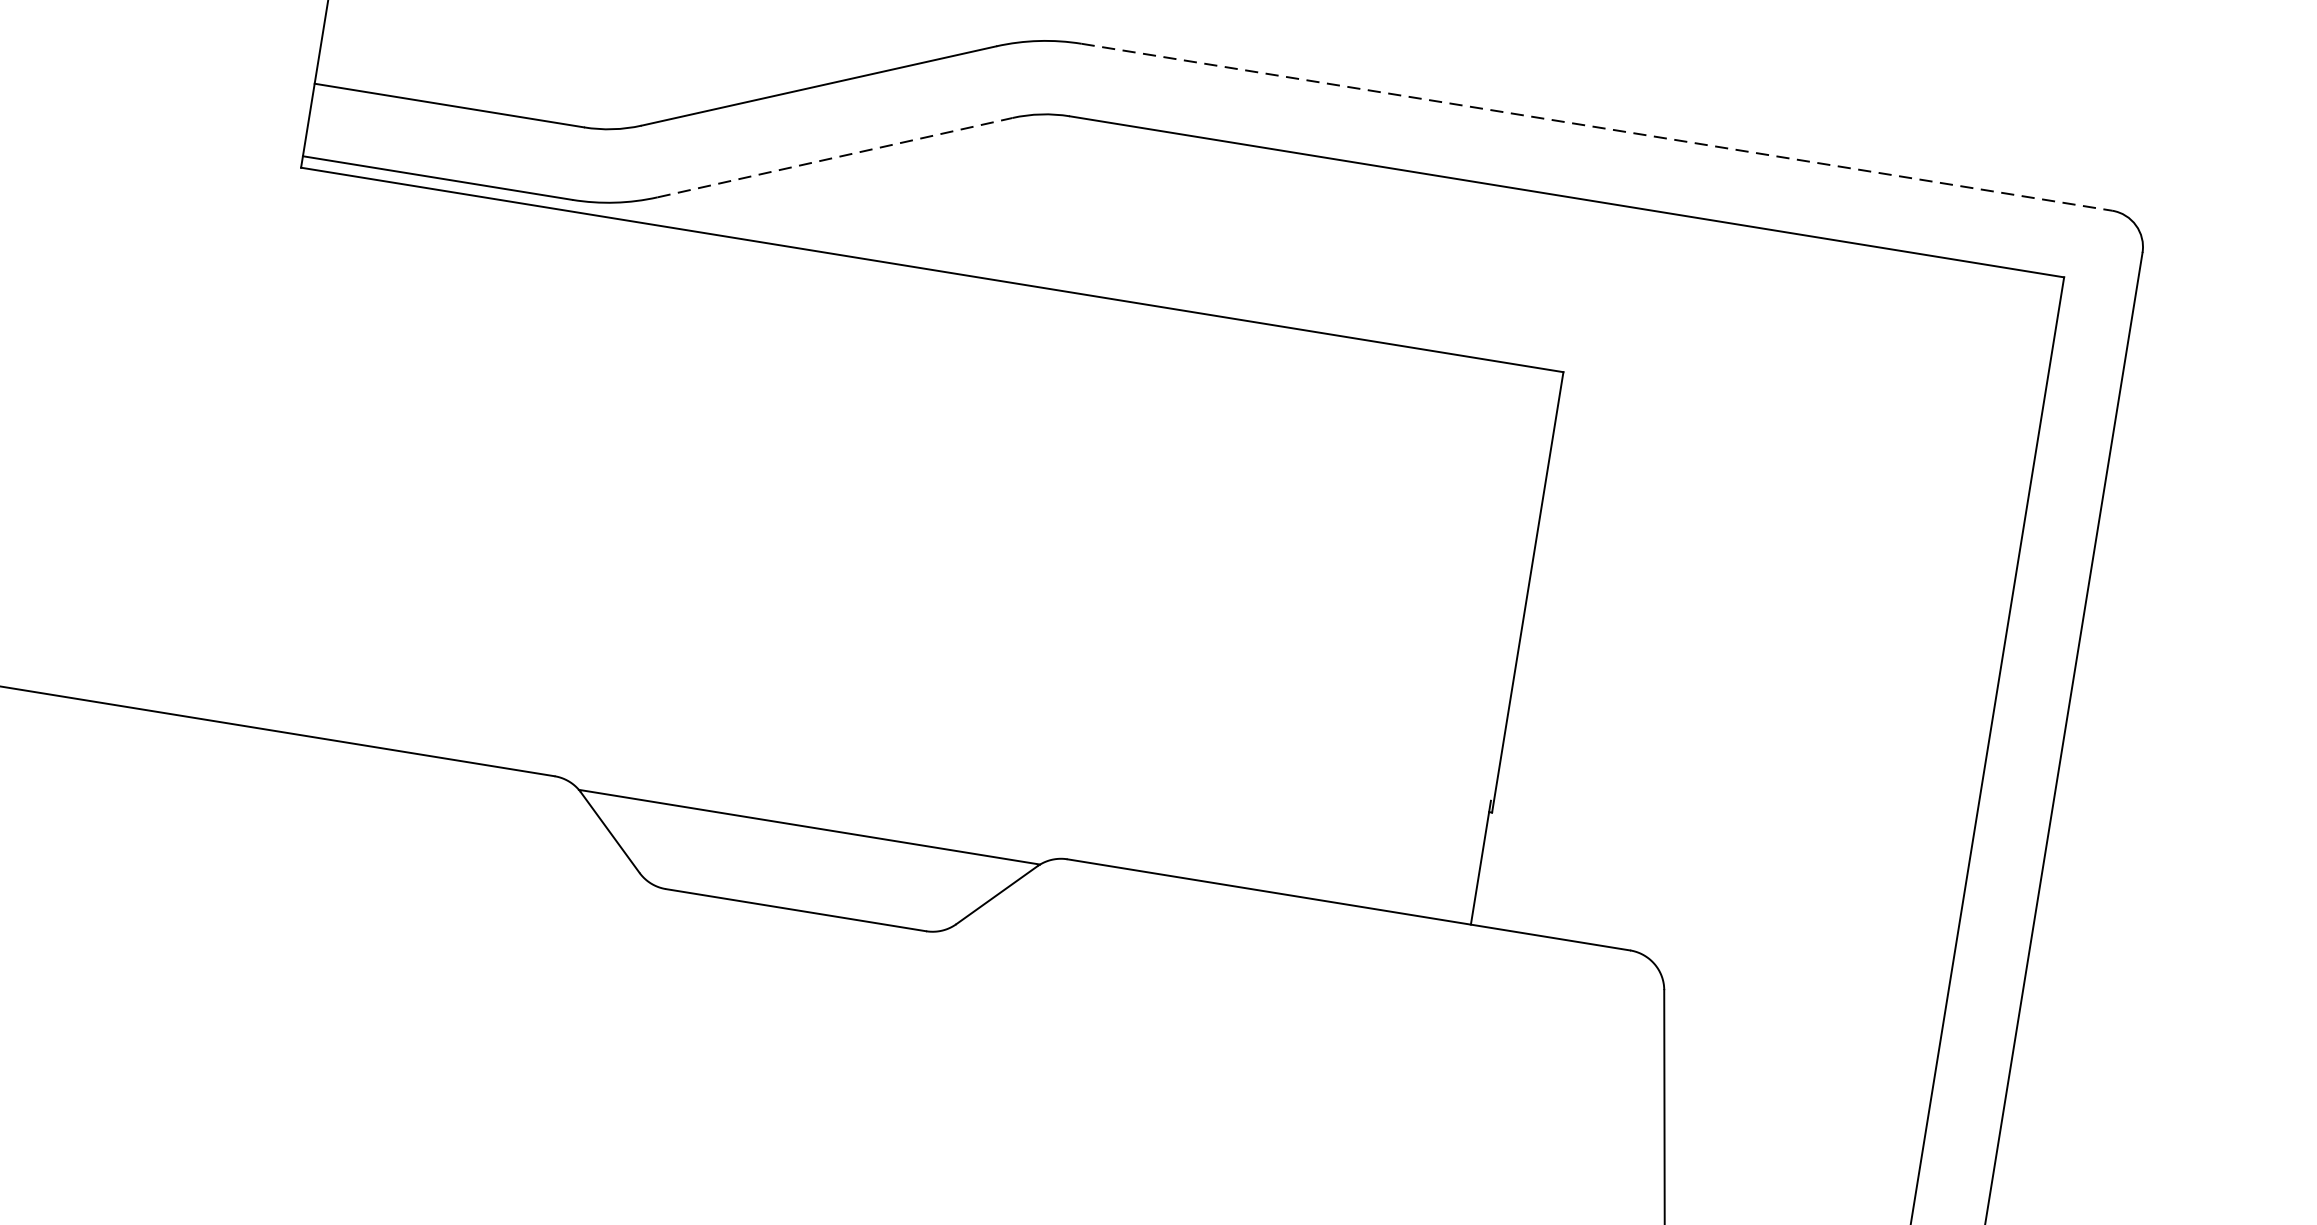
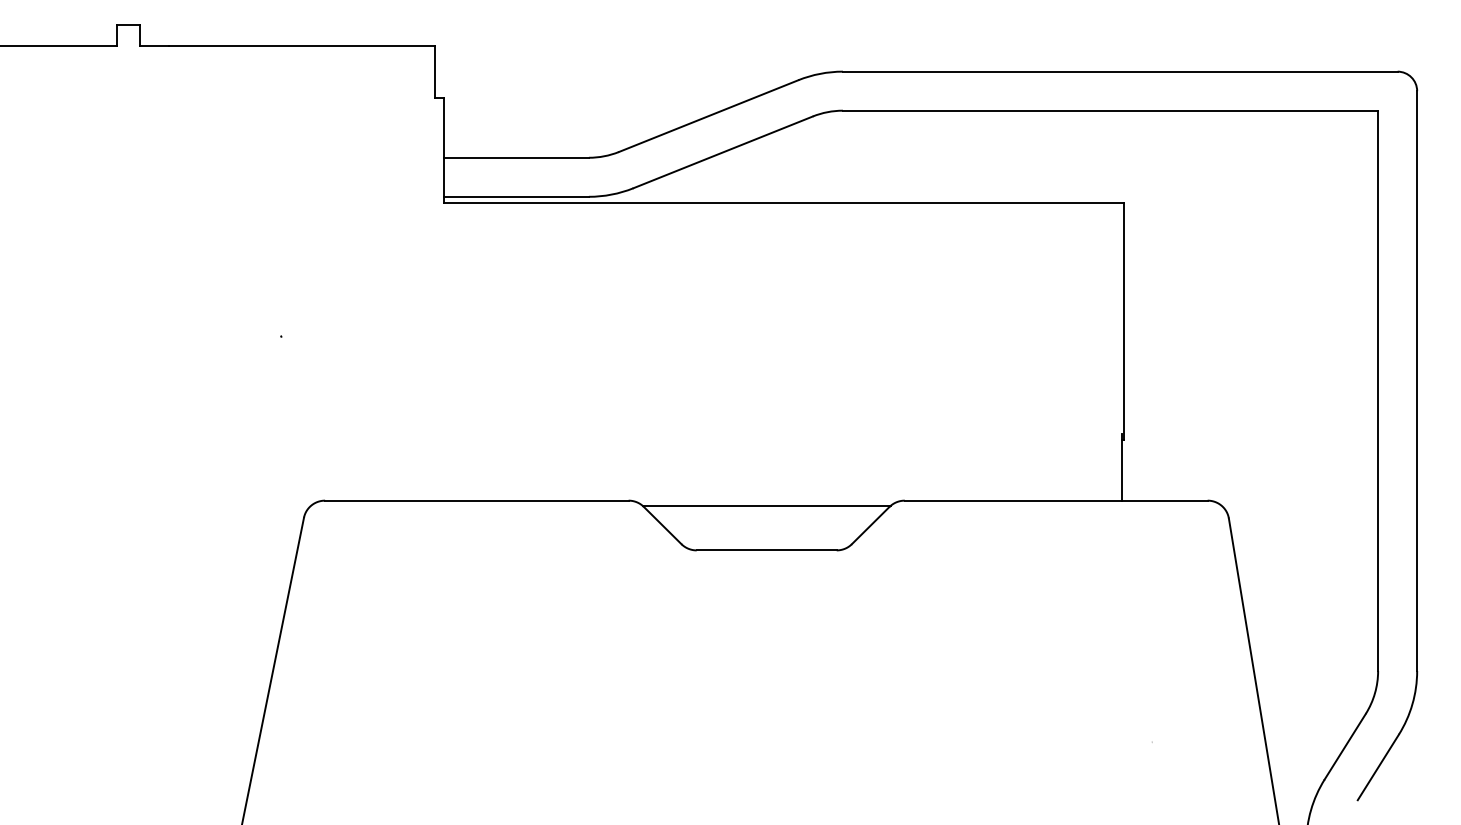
line: (1597, 127) -> (1120, 71), dashed -> solid
line: (835, 158) -> (723, 152), dashed -> solid

